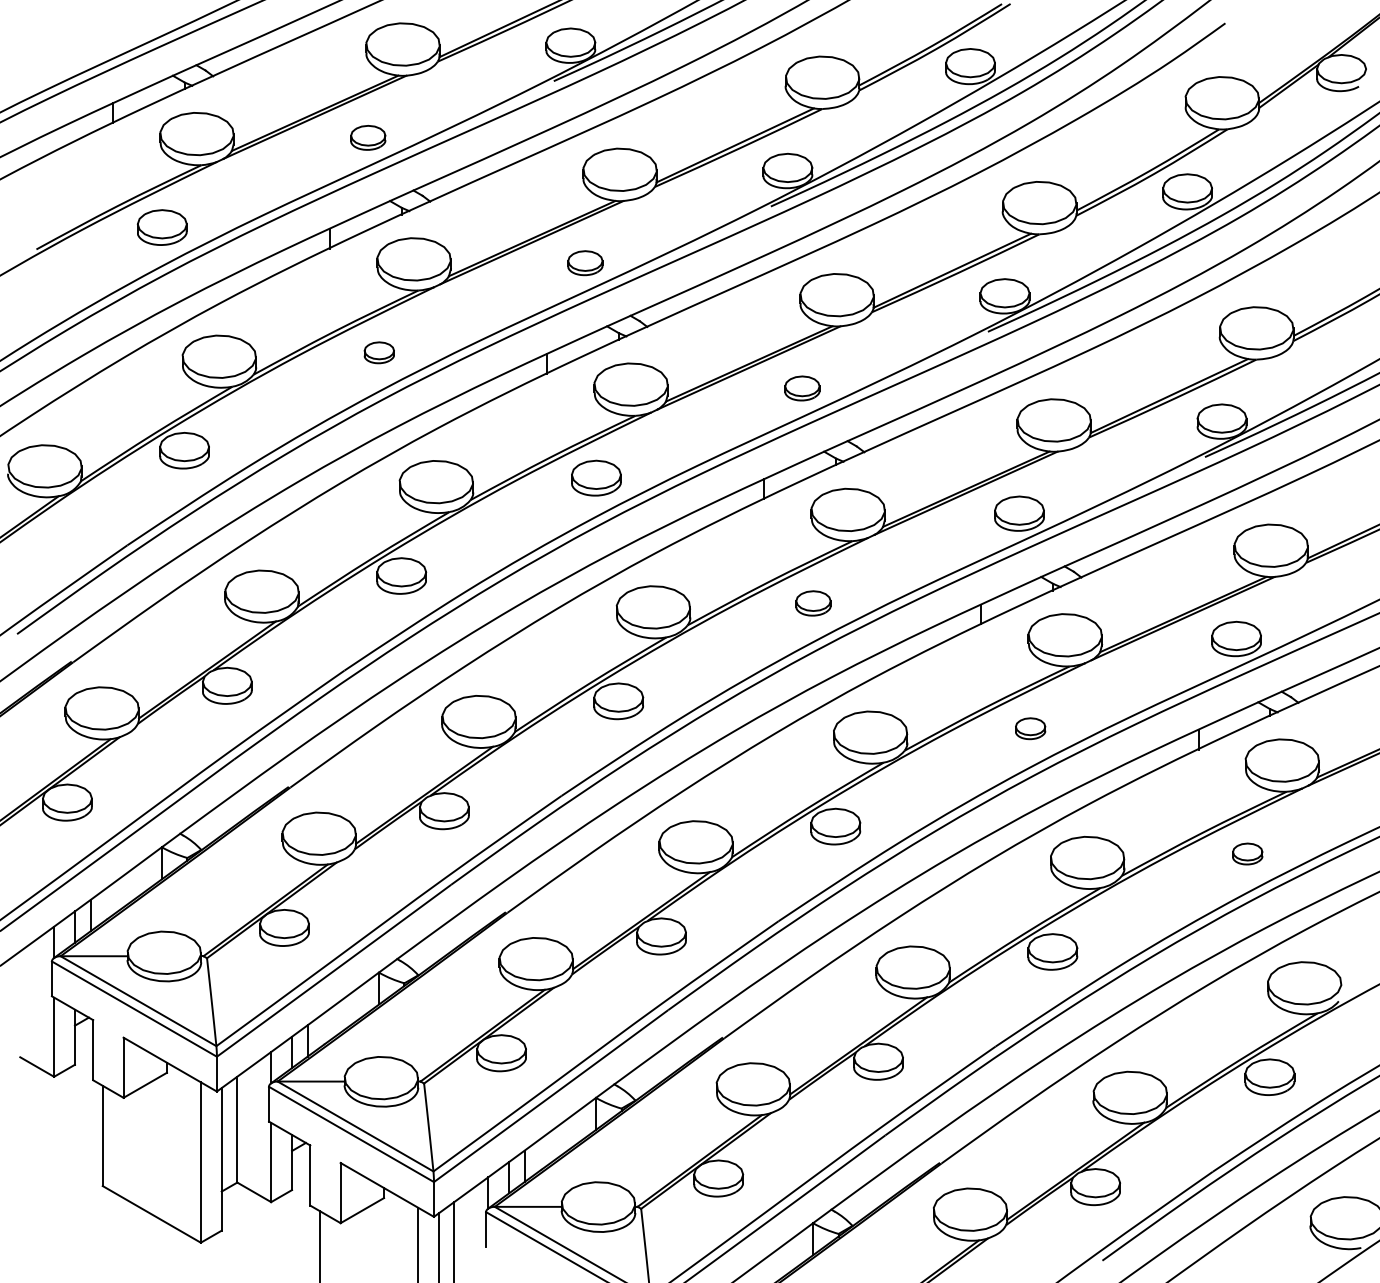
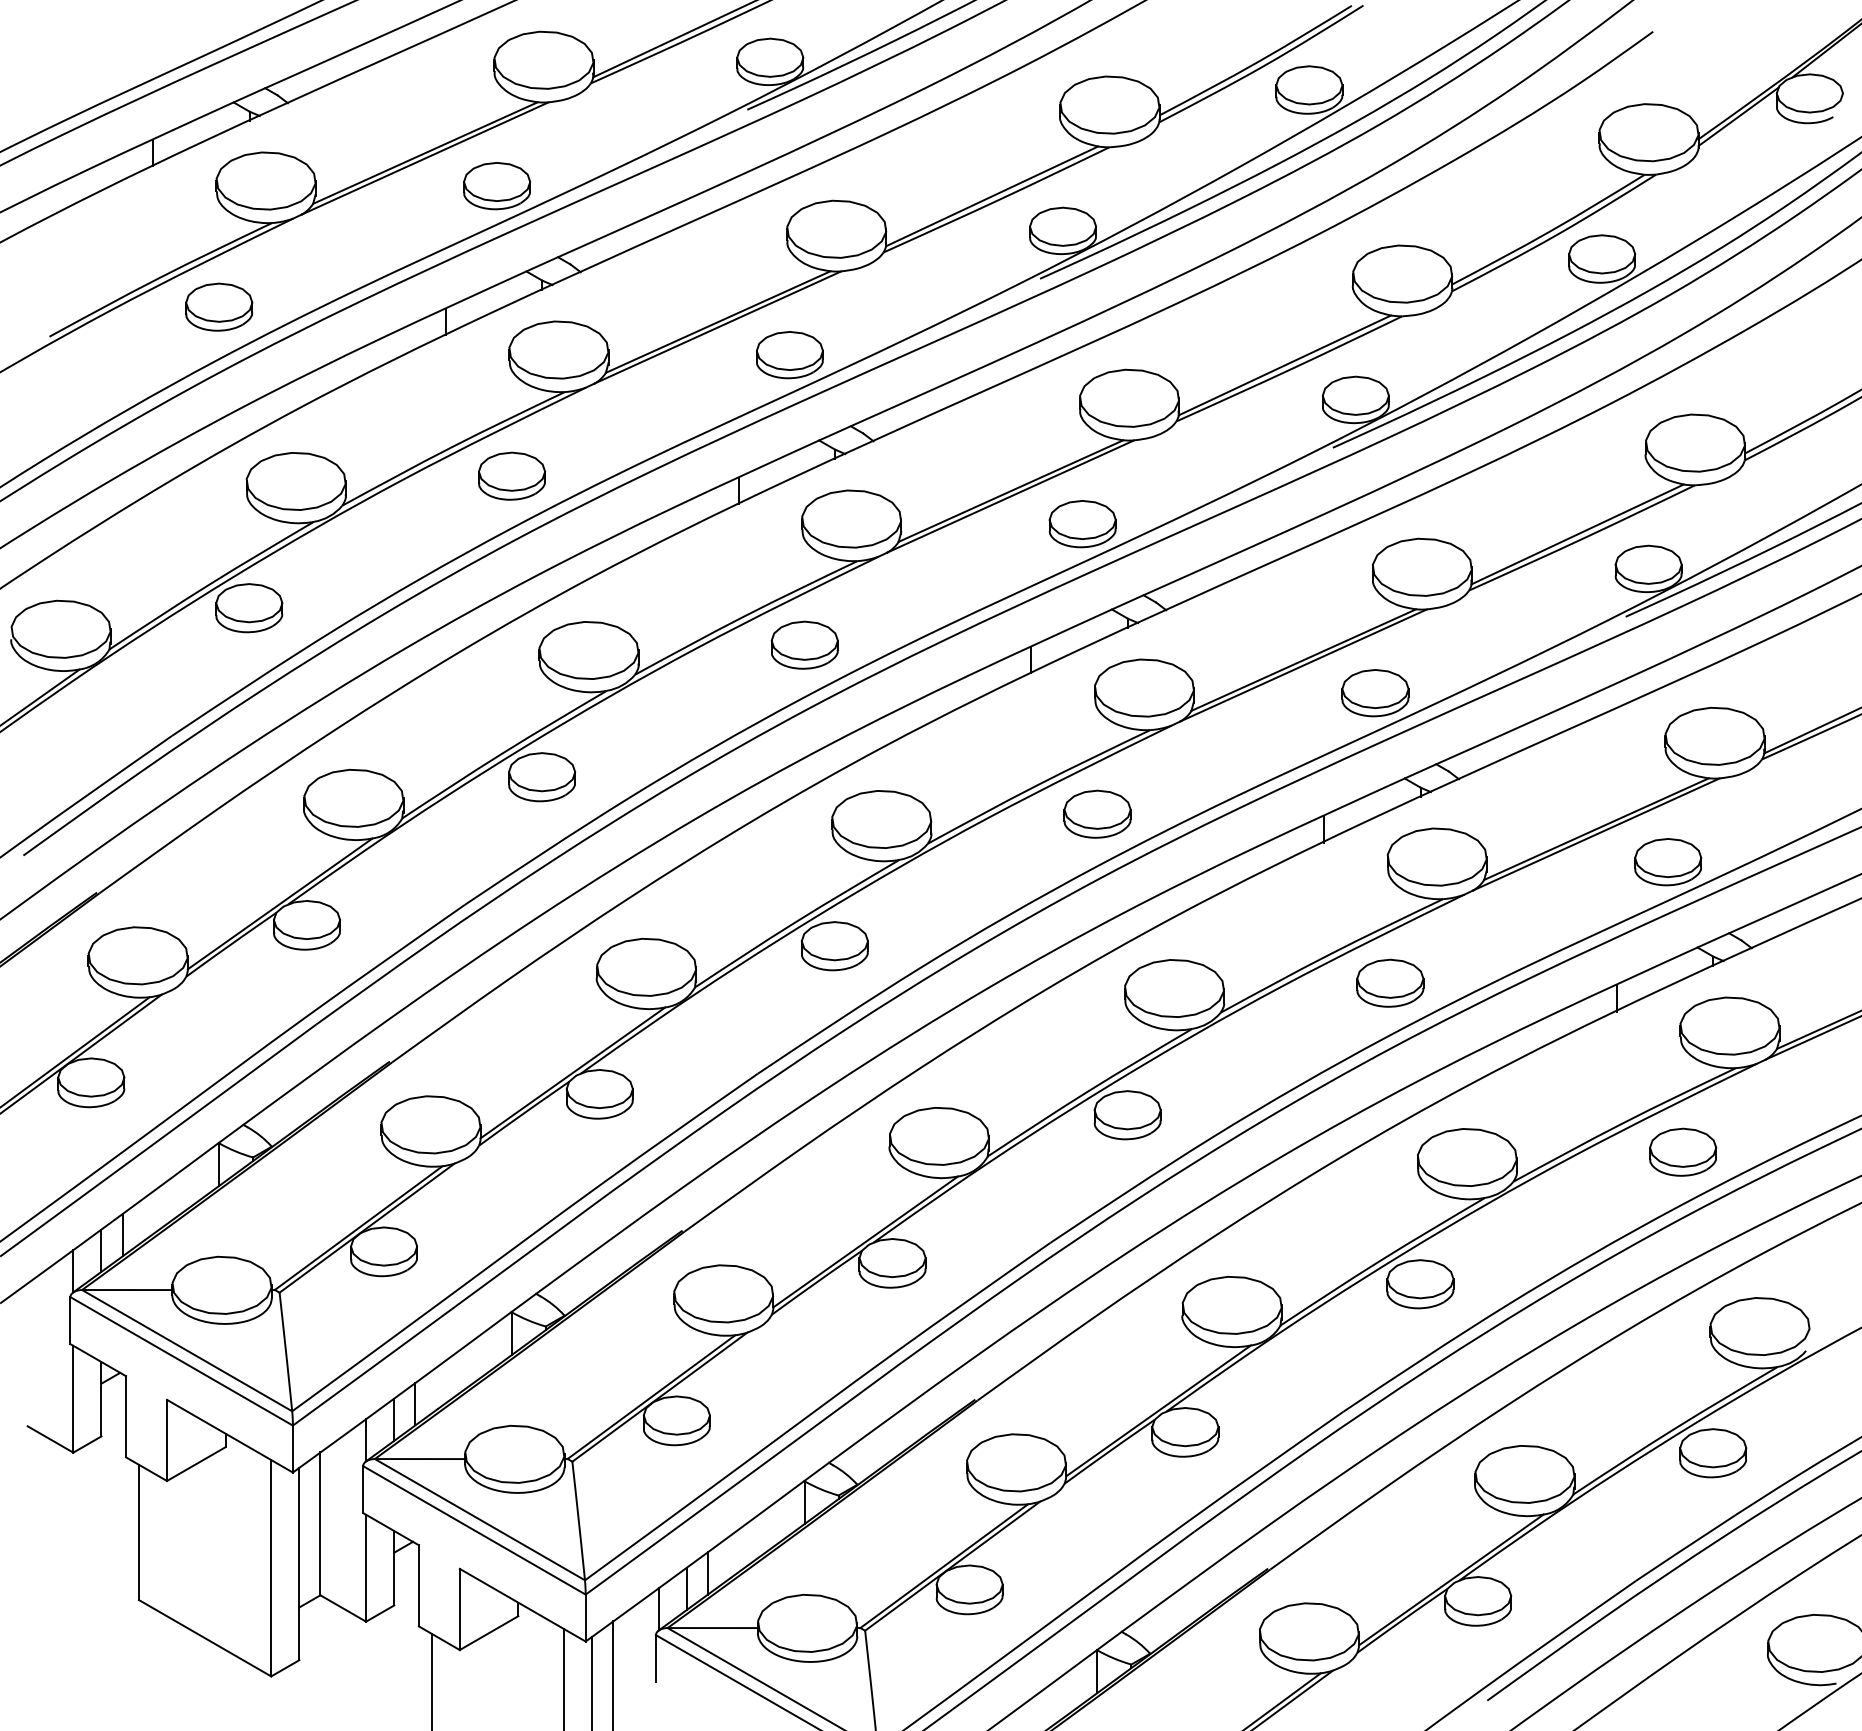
part: (367, 138) -> (496, 186), size x1.43
part: (585, 263) -> (789, 355), size x1.43
part: (378, 352) -> (511, 475), size x1.67
part: (802, 388) -> (1082, 524), size x1.43
part: (813, 602) -> (1097, 813), size x1.43
part: (1030, 728) -> (1390, 982), size x1.67
part: (1247, 853) -> (1683, 1151), size x1.67

